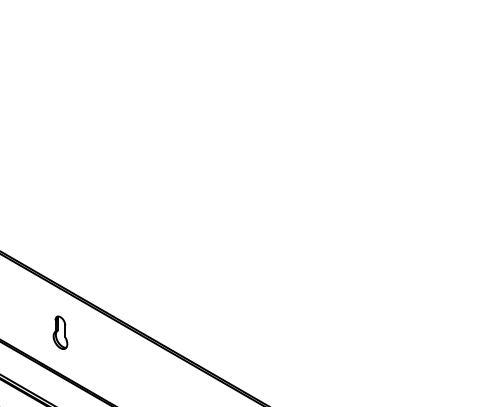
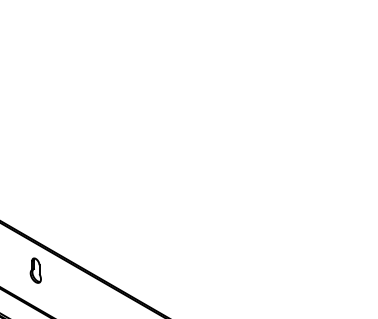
part: (60, 332) -> (35, 270), moved

